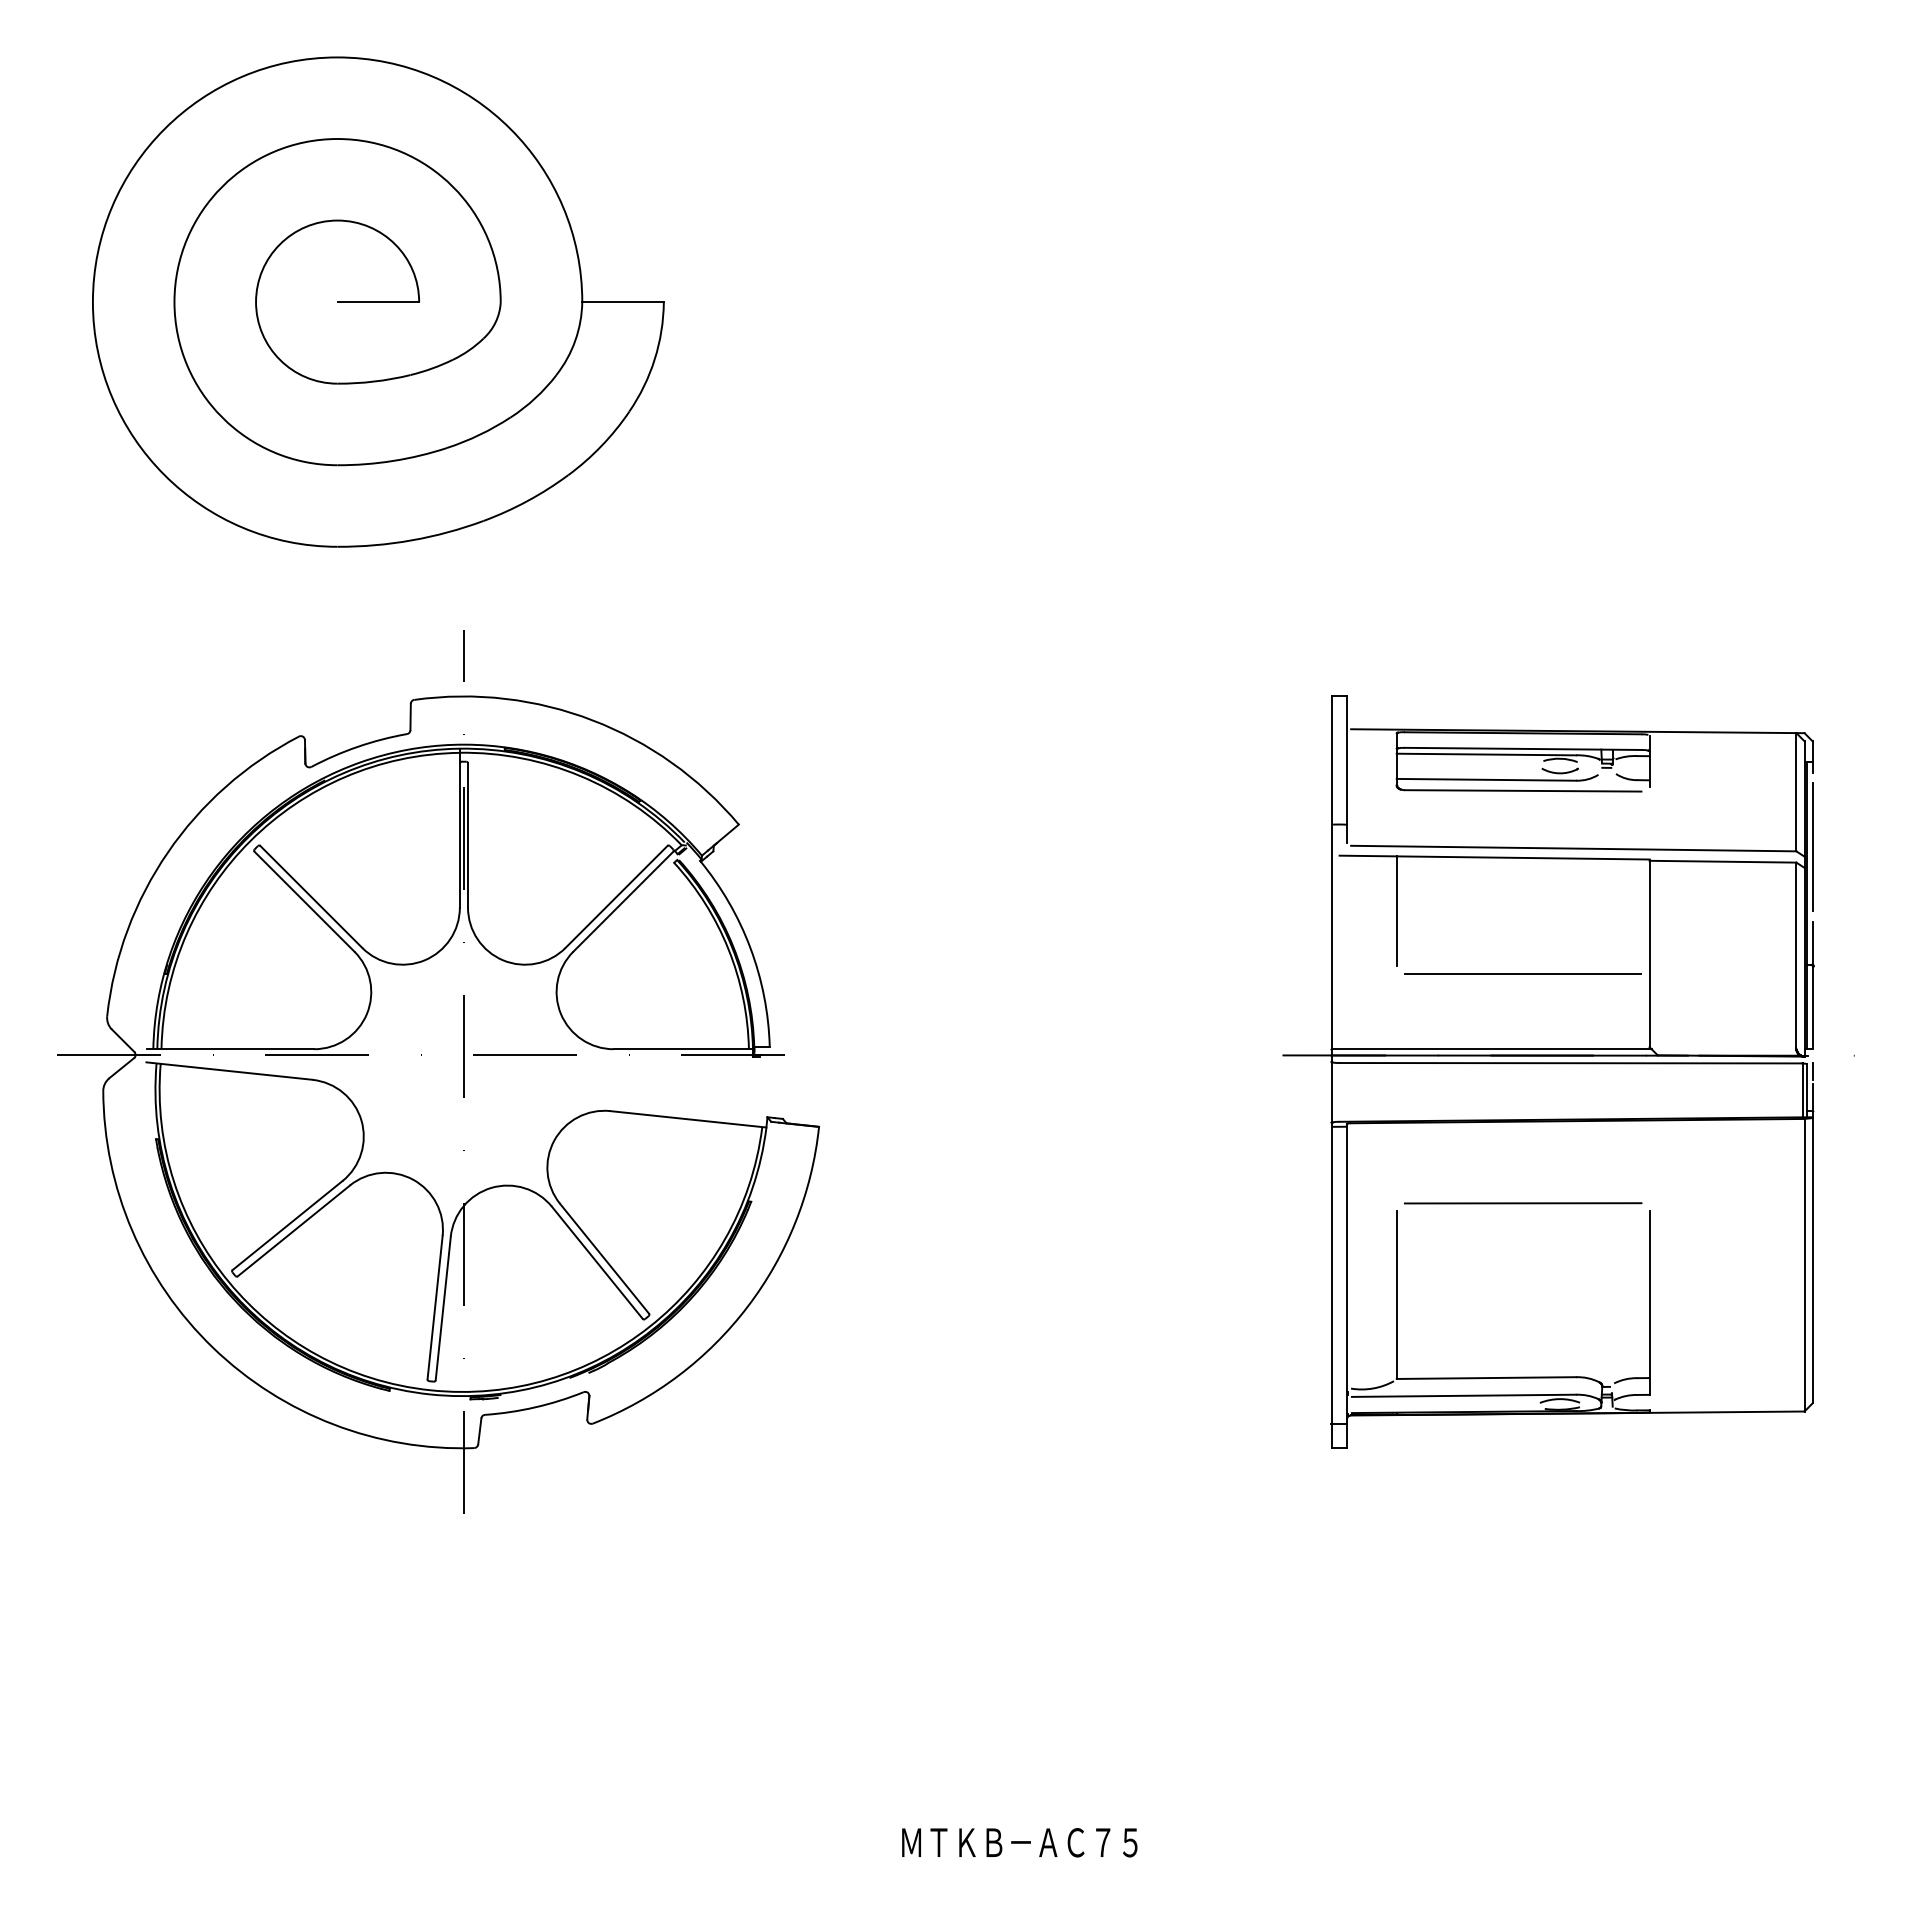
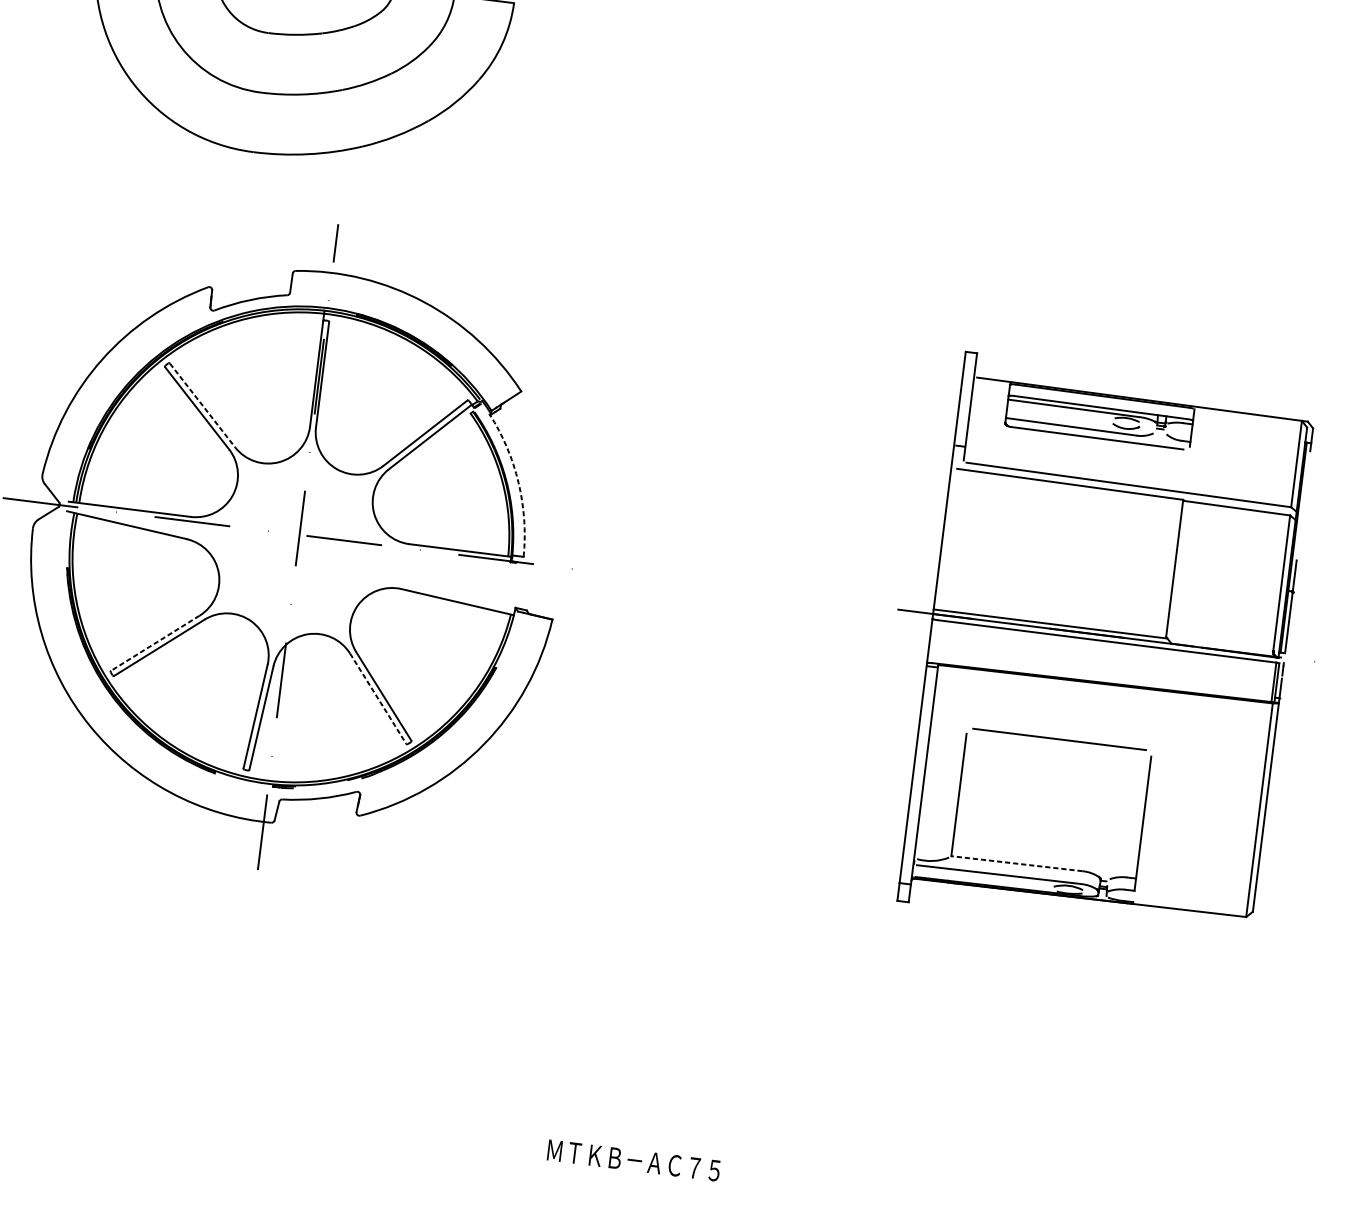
line: (1812, 847) -> (1303, 505), removed
line: (311, 897) -> (202, 405), solid -> dashed
line: (1396, 910) -> (993, 514), removed
arc: (750, 948) -> (518, 483), solid -> dashed
line: (1522, 973) -> (1080, 571), removed
line: (287, 1225) -> (155, 643), solid -> dashed
line: (597, 1263) -> (378, 699), solid -> dashed
line: (1486, 1378) -> (1016, 864), solid -> dashed

